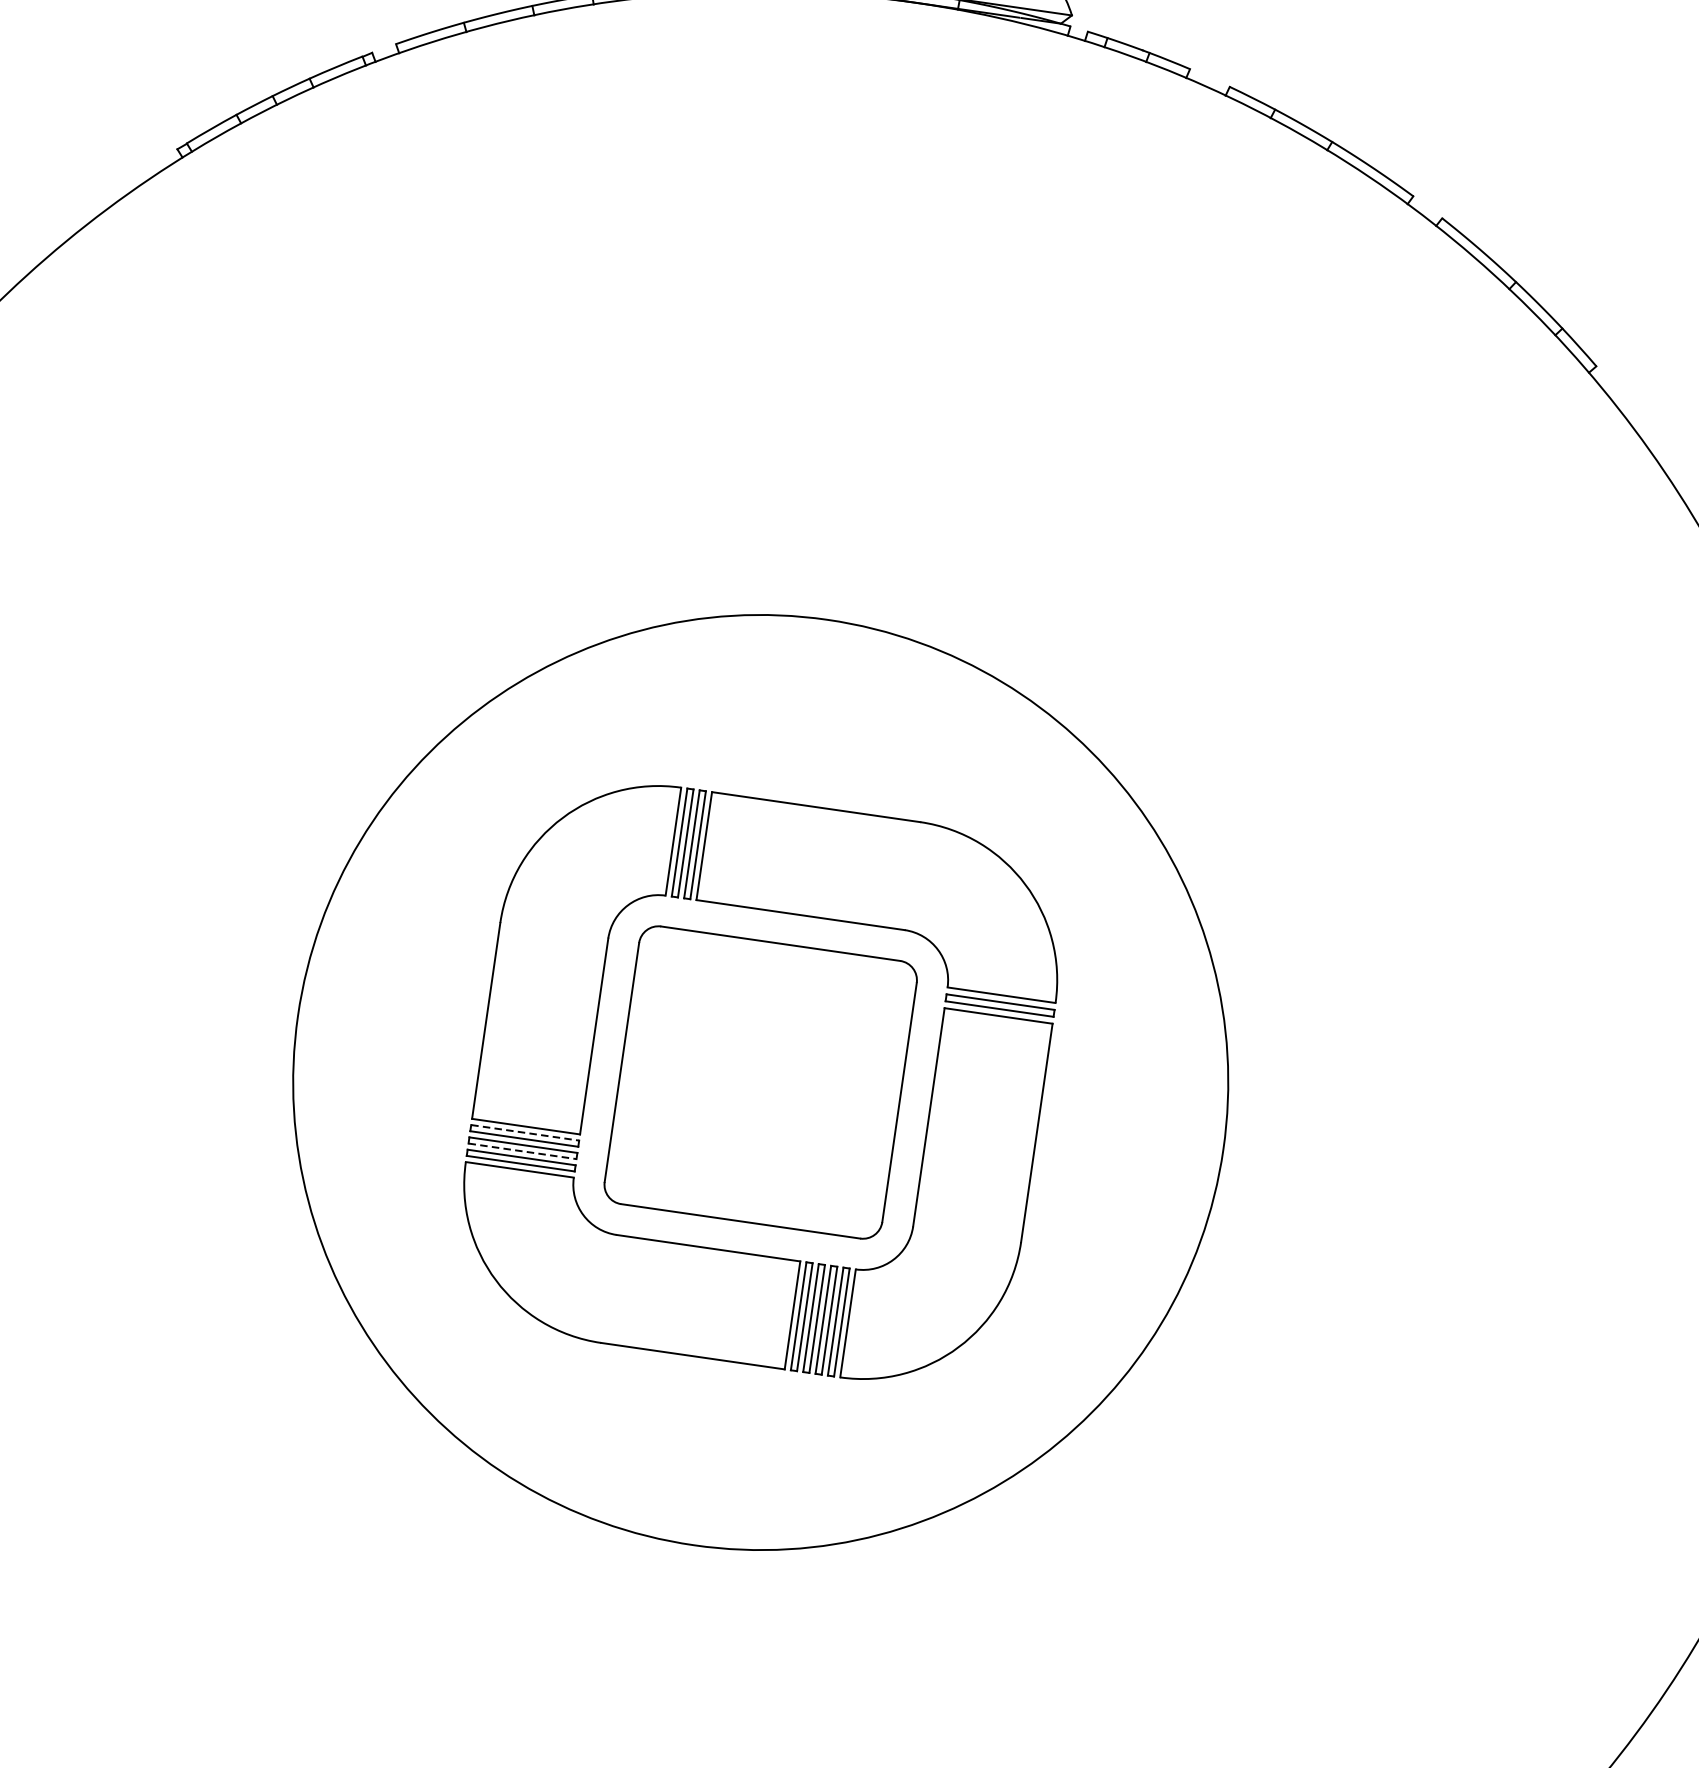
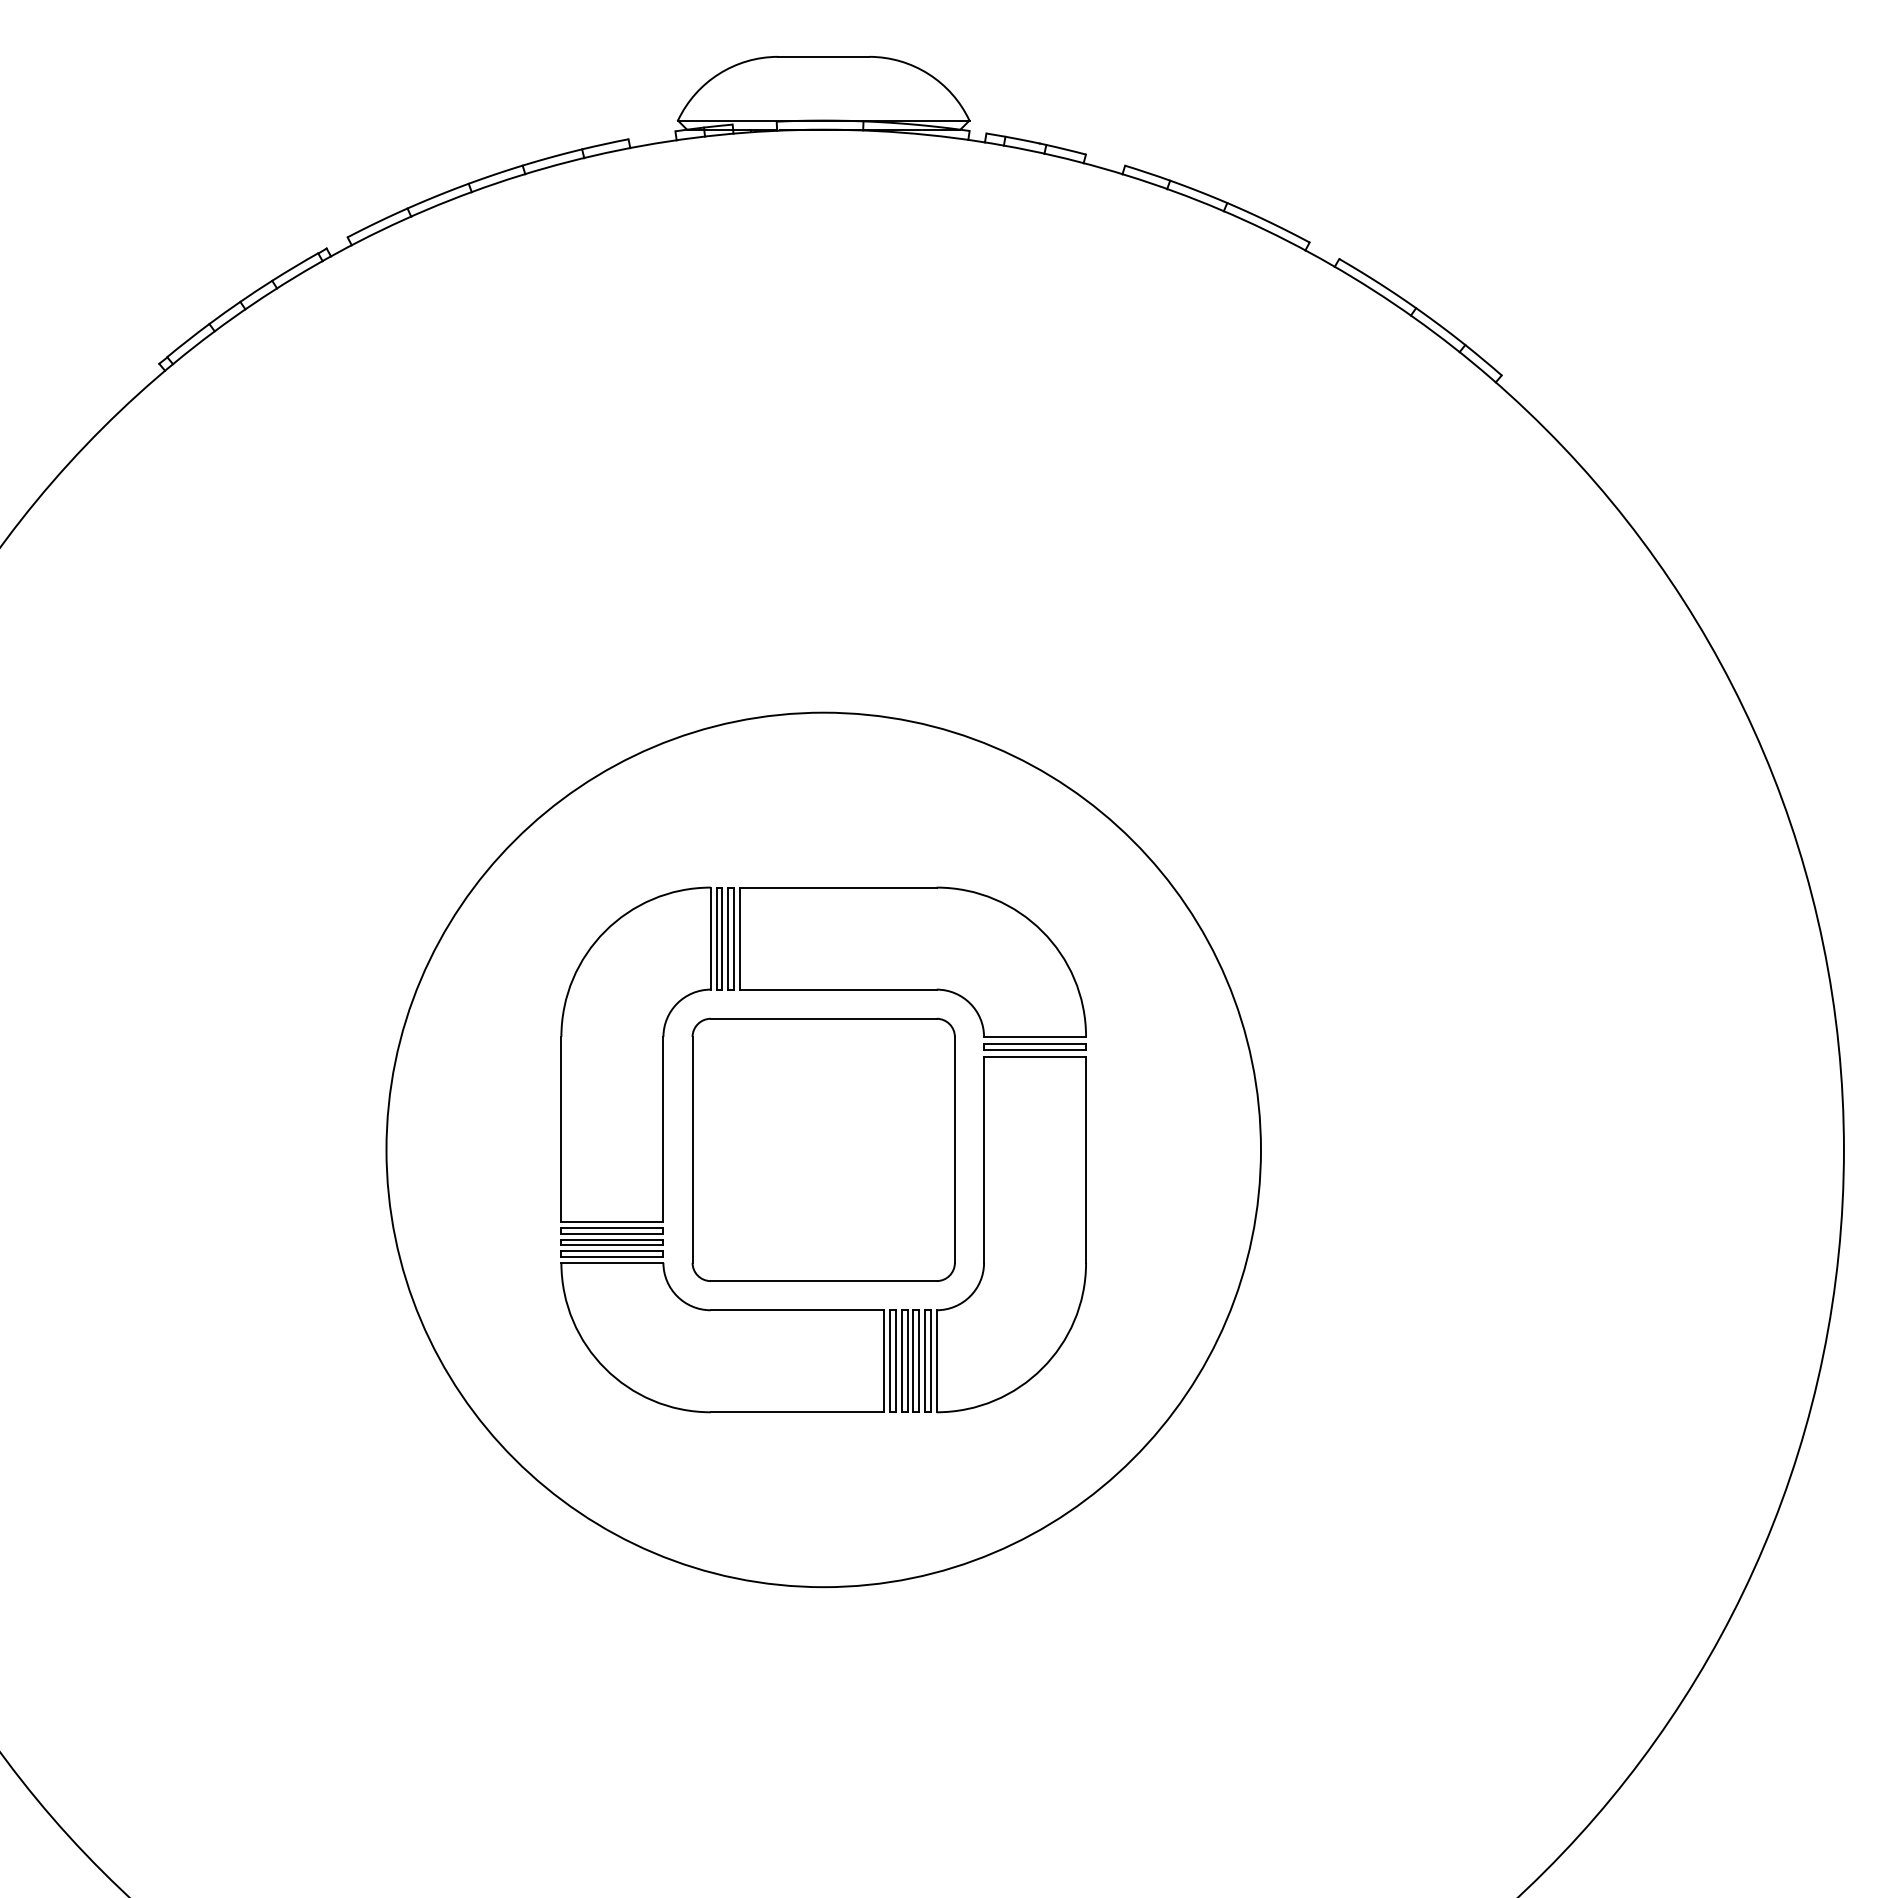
line: (525, 1132) -> (612, 1227), dashed -> solid
line: (522, 1151) -> (612, 1245), dashed -> solid

